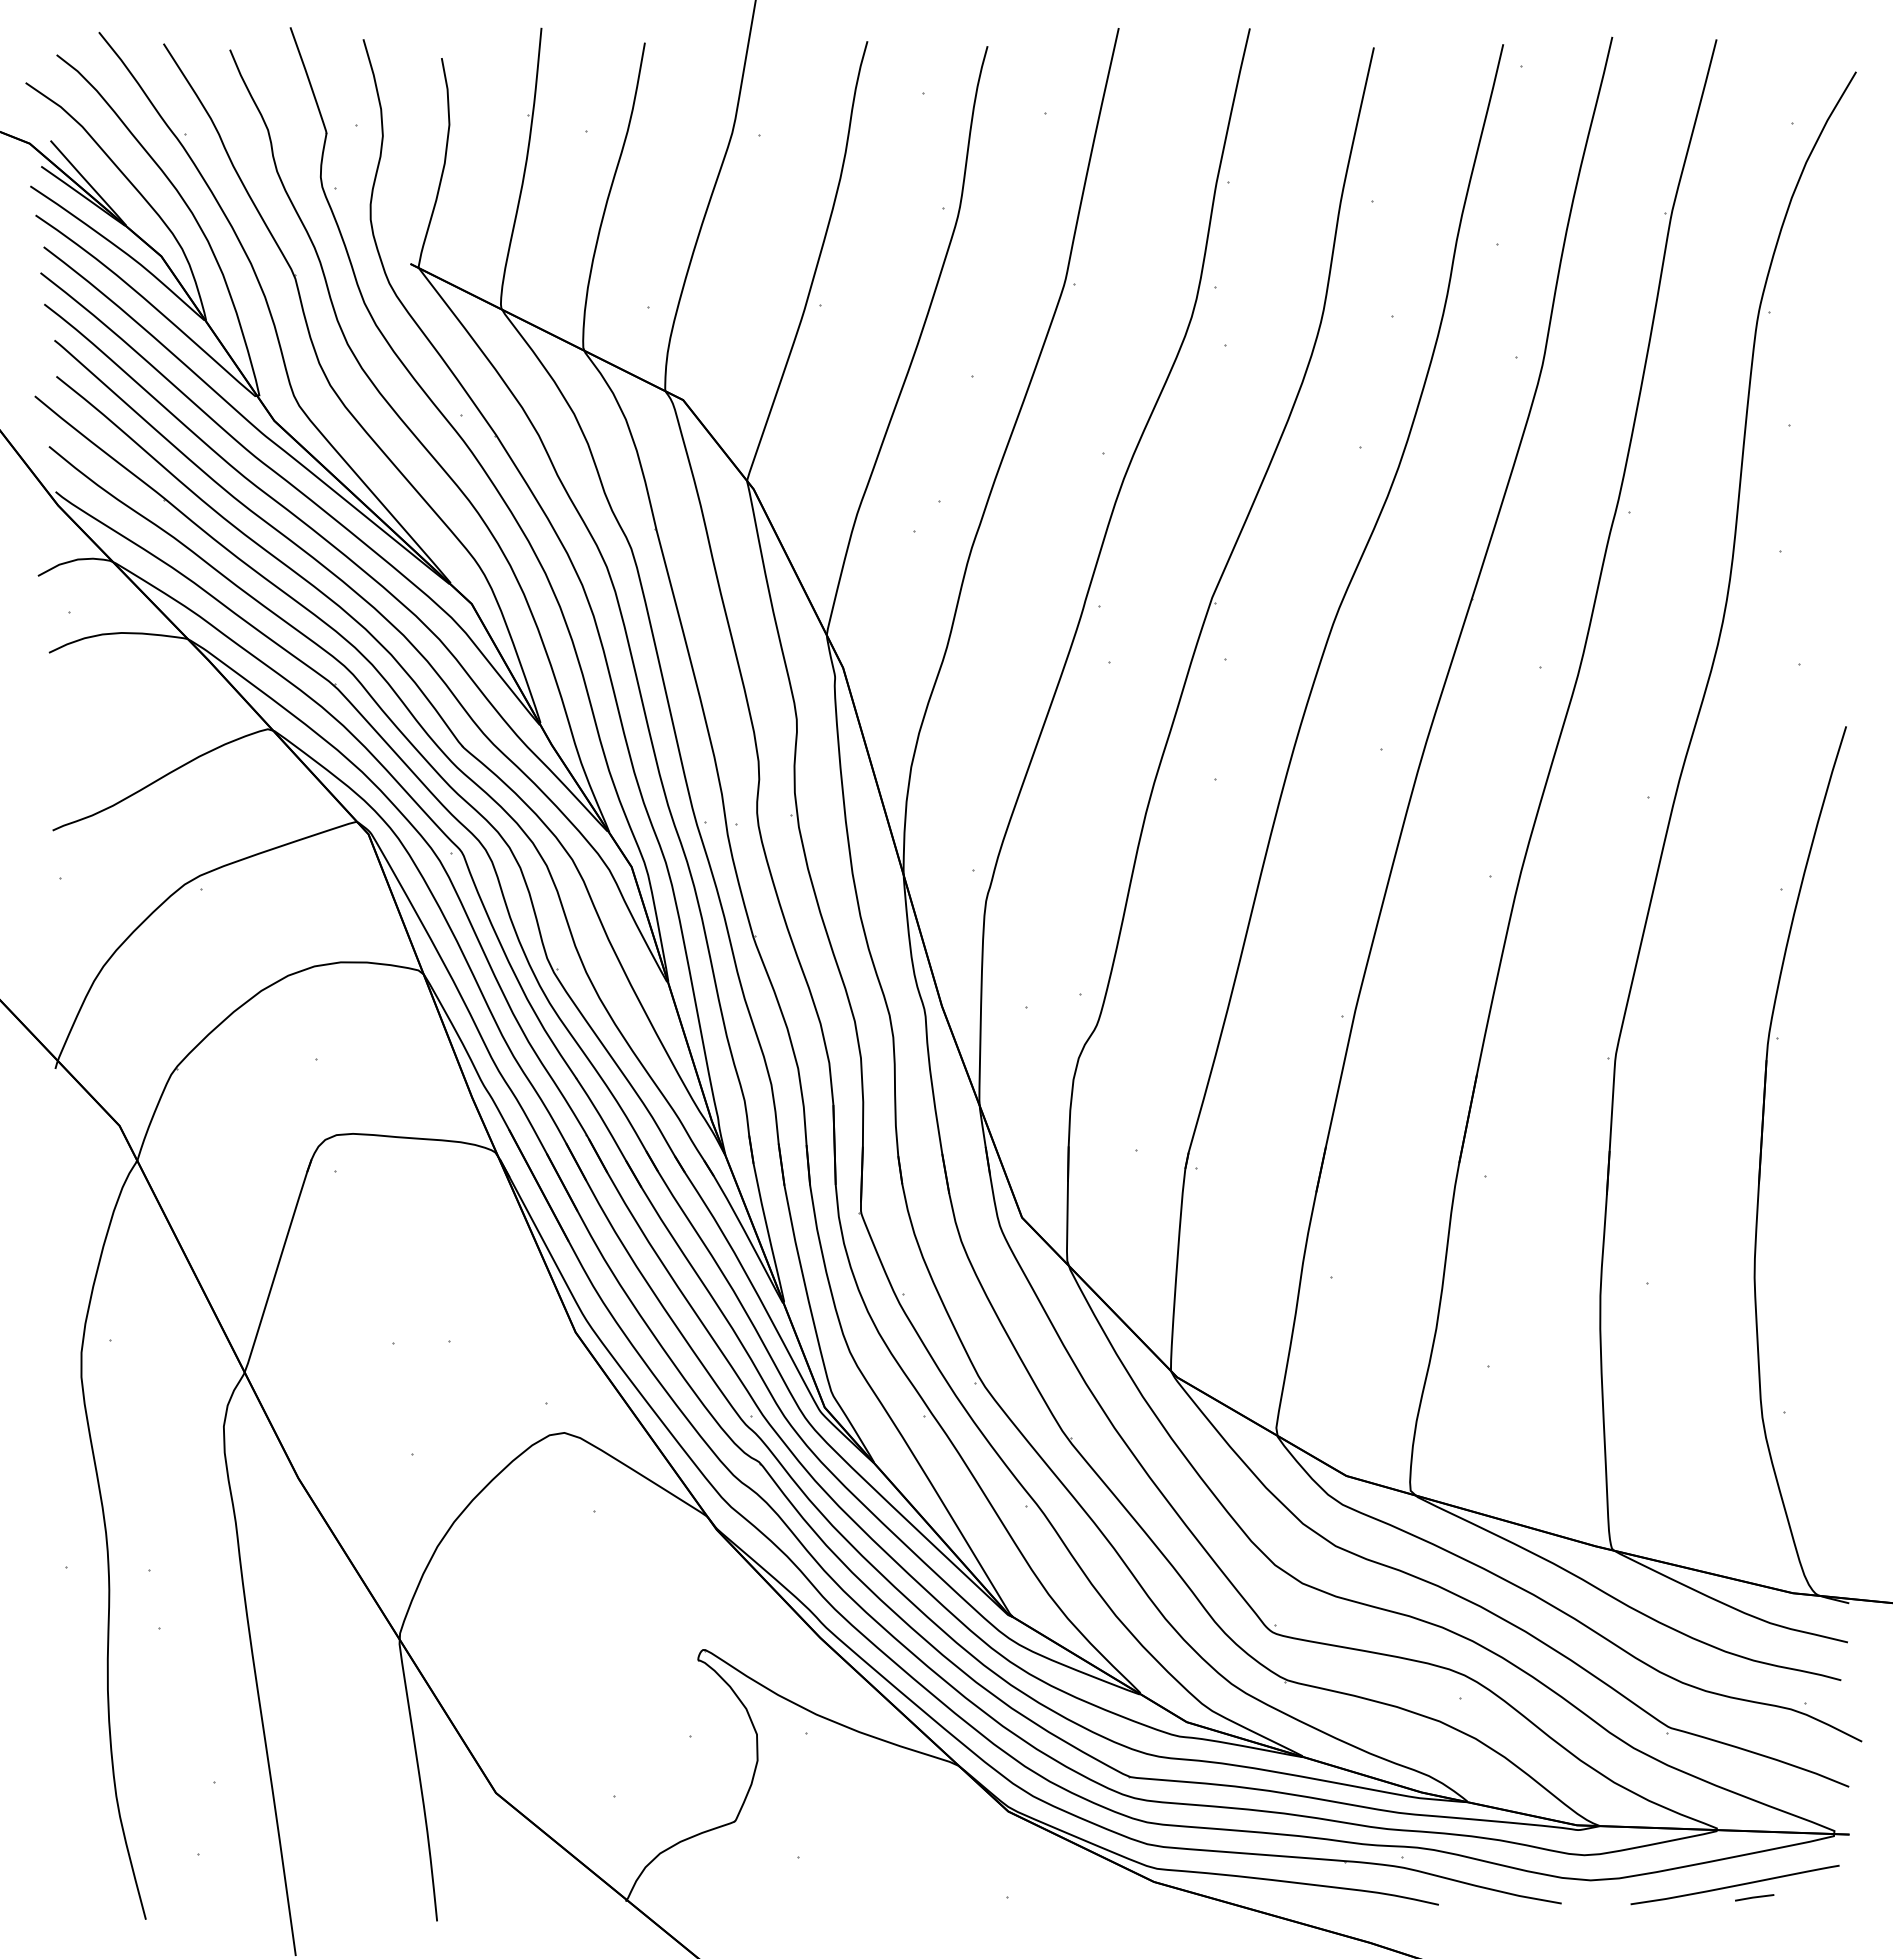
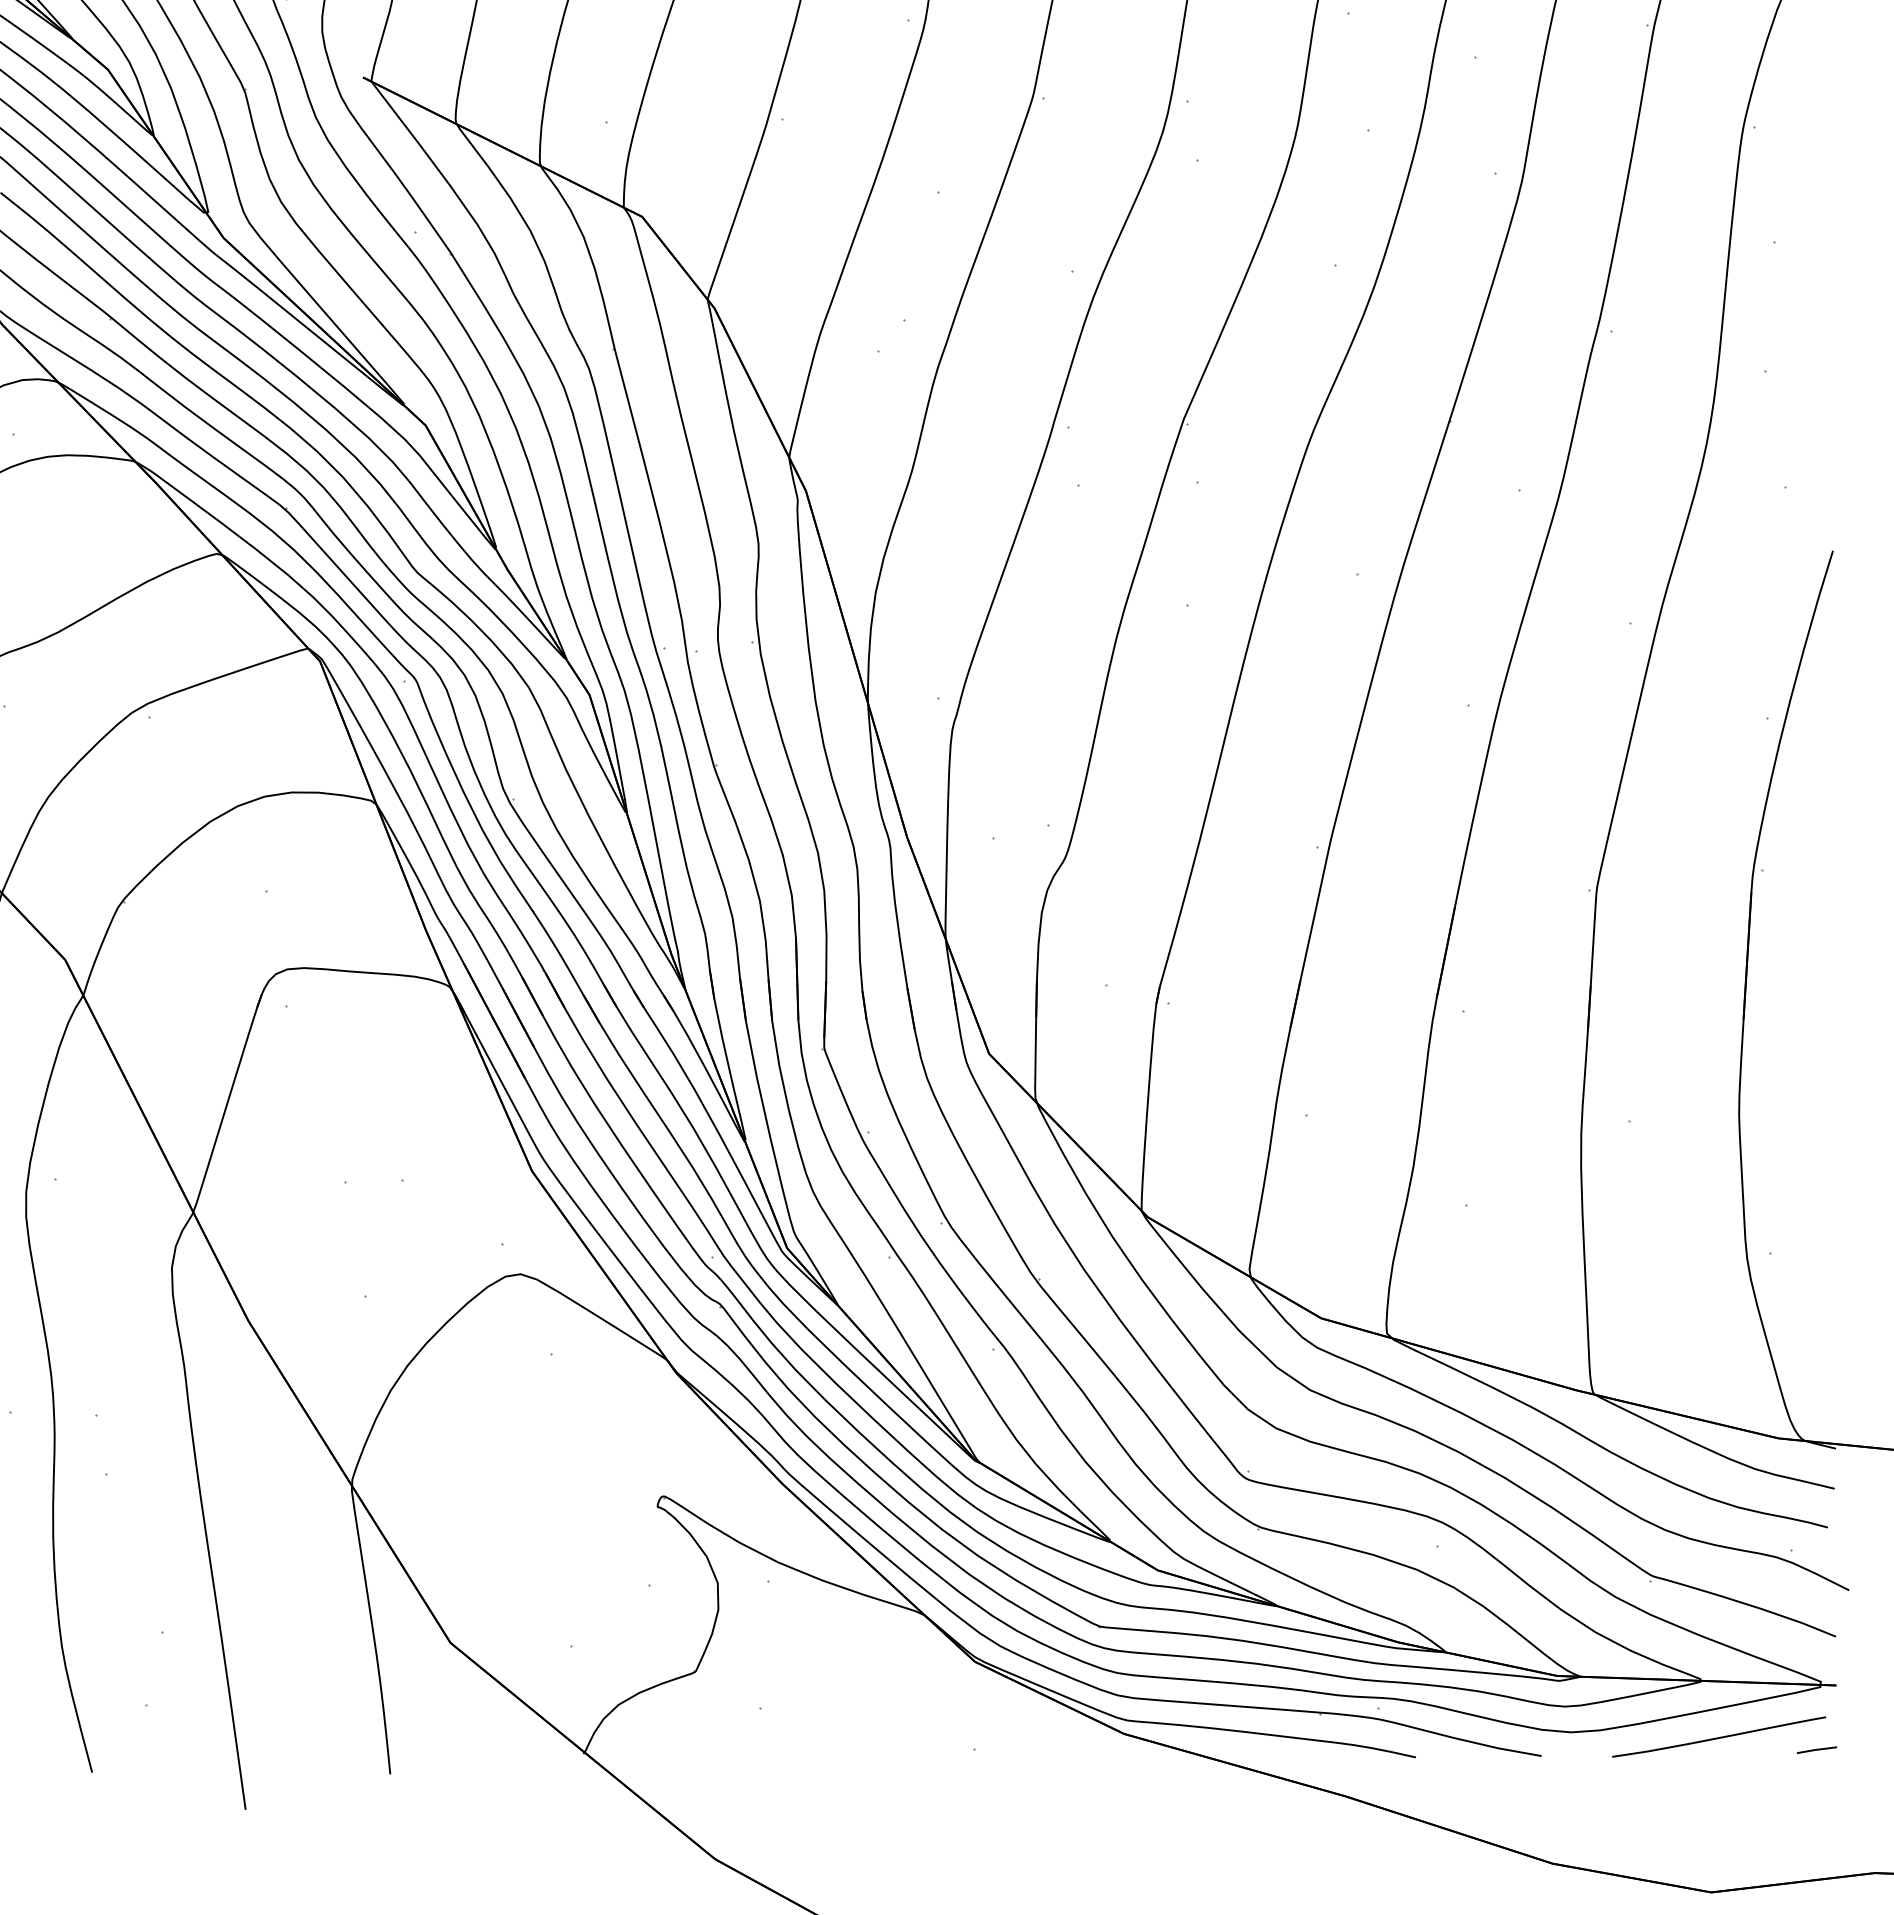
line: (1754, 1897) -> (1816, 1749), moved

